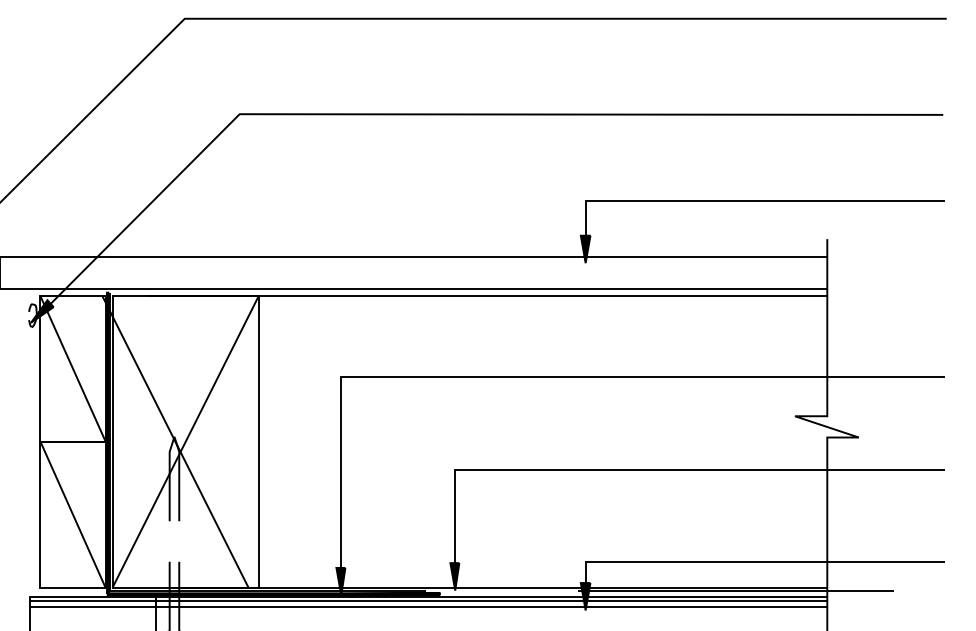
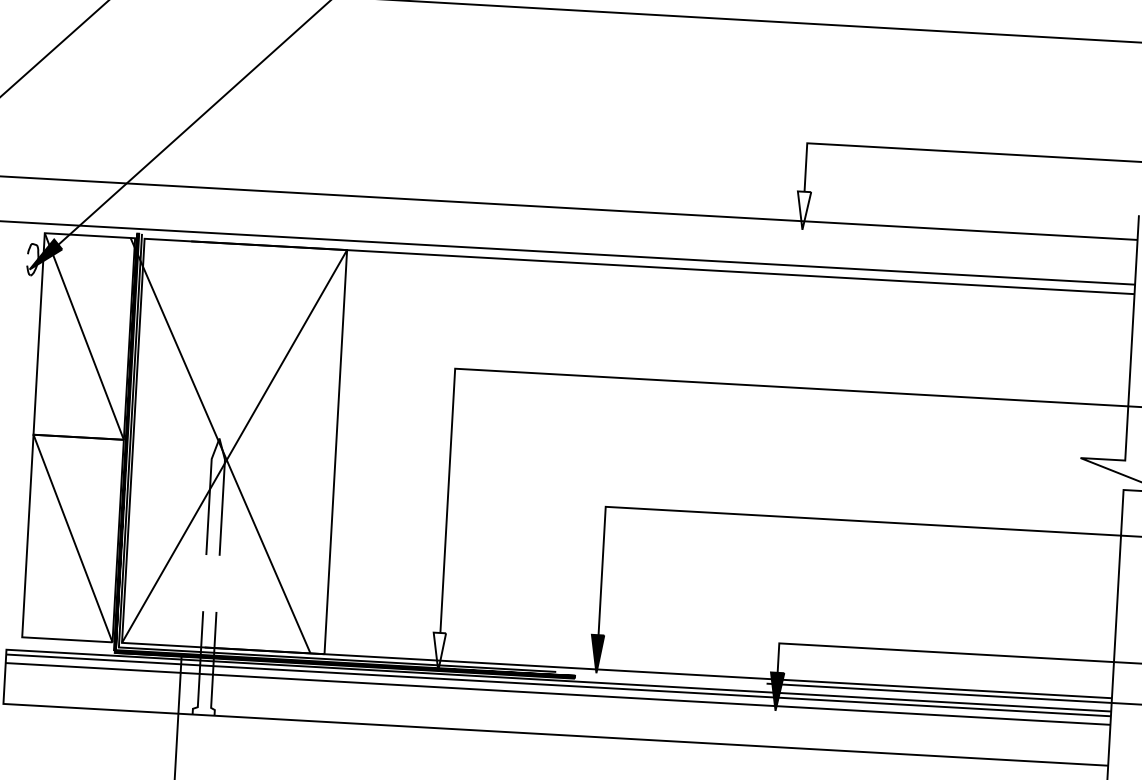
fill: (585, 249) -> (803, 210), removed
fill: (340, 581) -> (438, 651), removed

